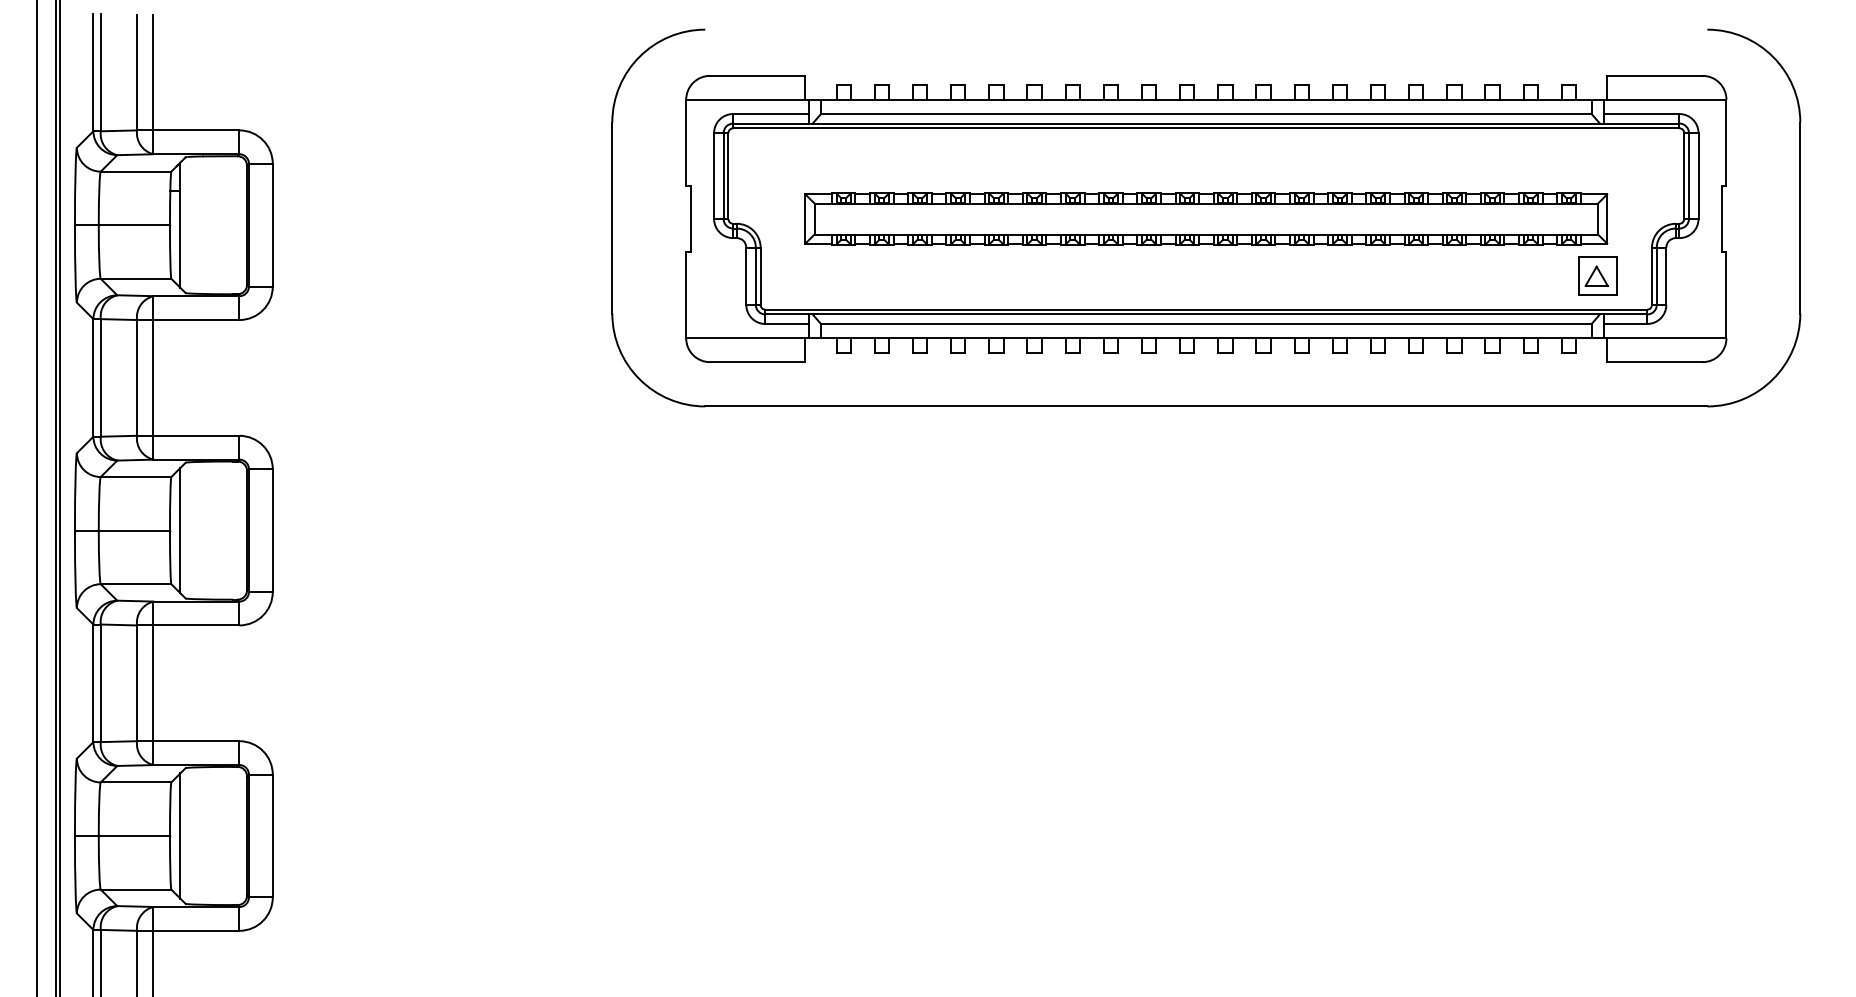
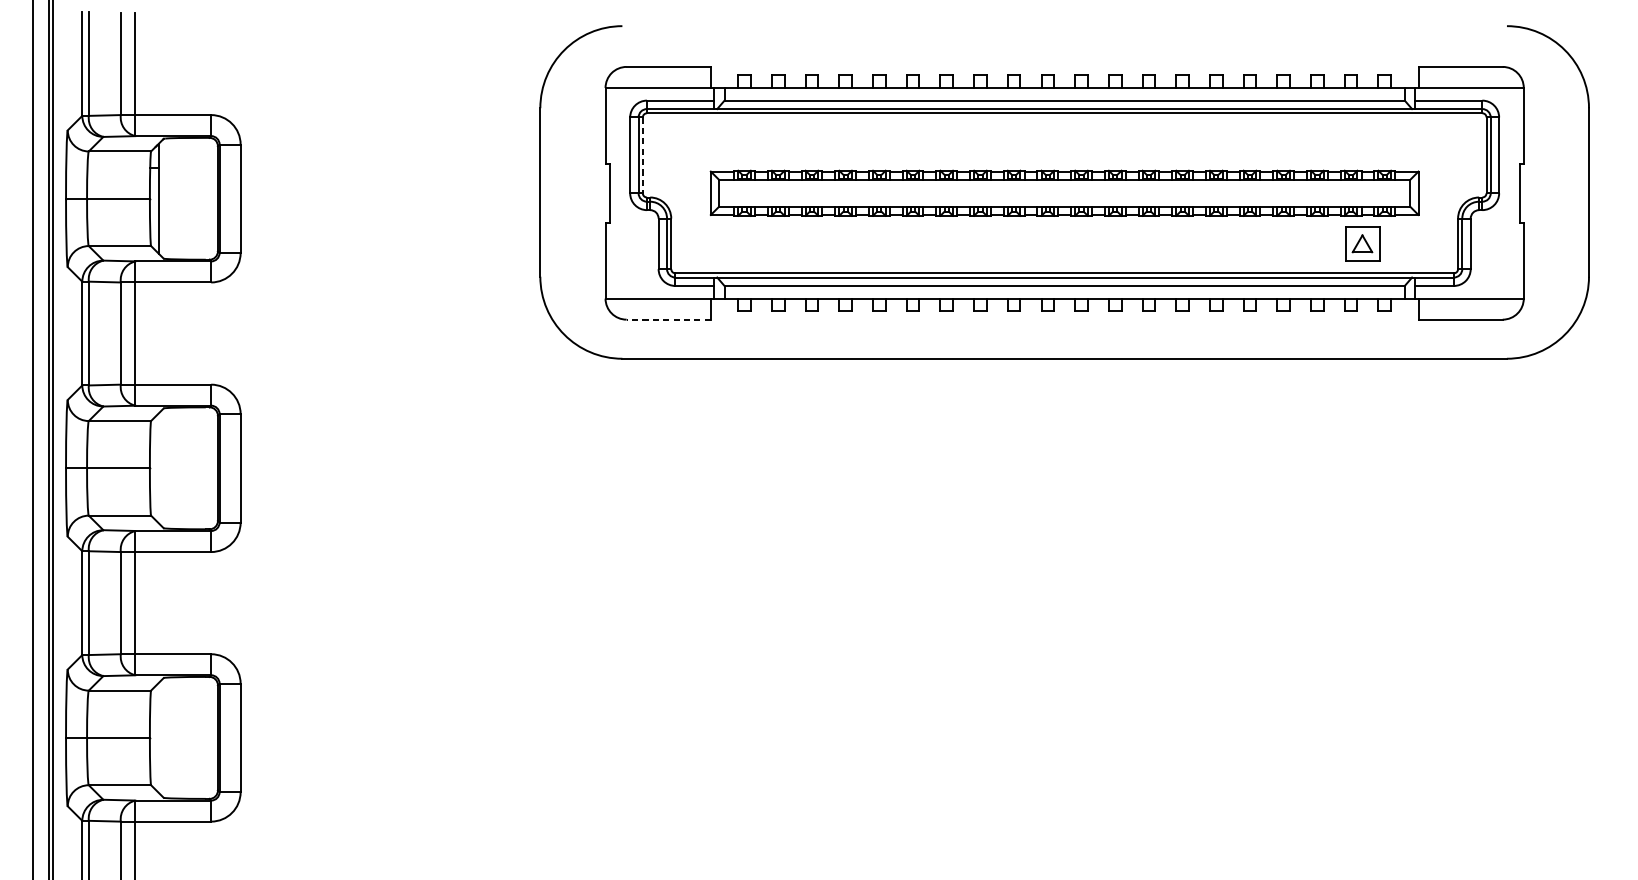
line: (728, 176) -> (642, 155), solid -> dashed
part: (1597, 275) -> (1363, 243), moved
line: (757, 362) -> (668, 319), solid -> dashed
line: (180, 530) -> (159, 468), removed
line: (180, 835) -> (159, 737), removed

